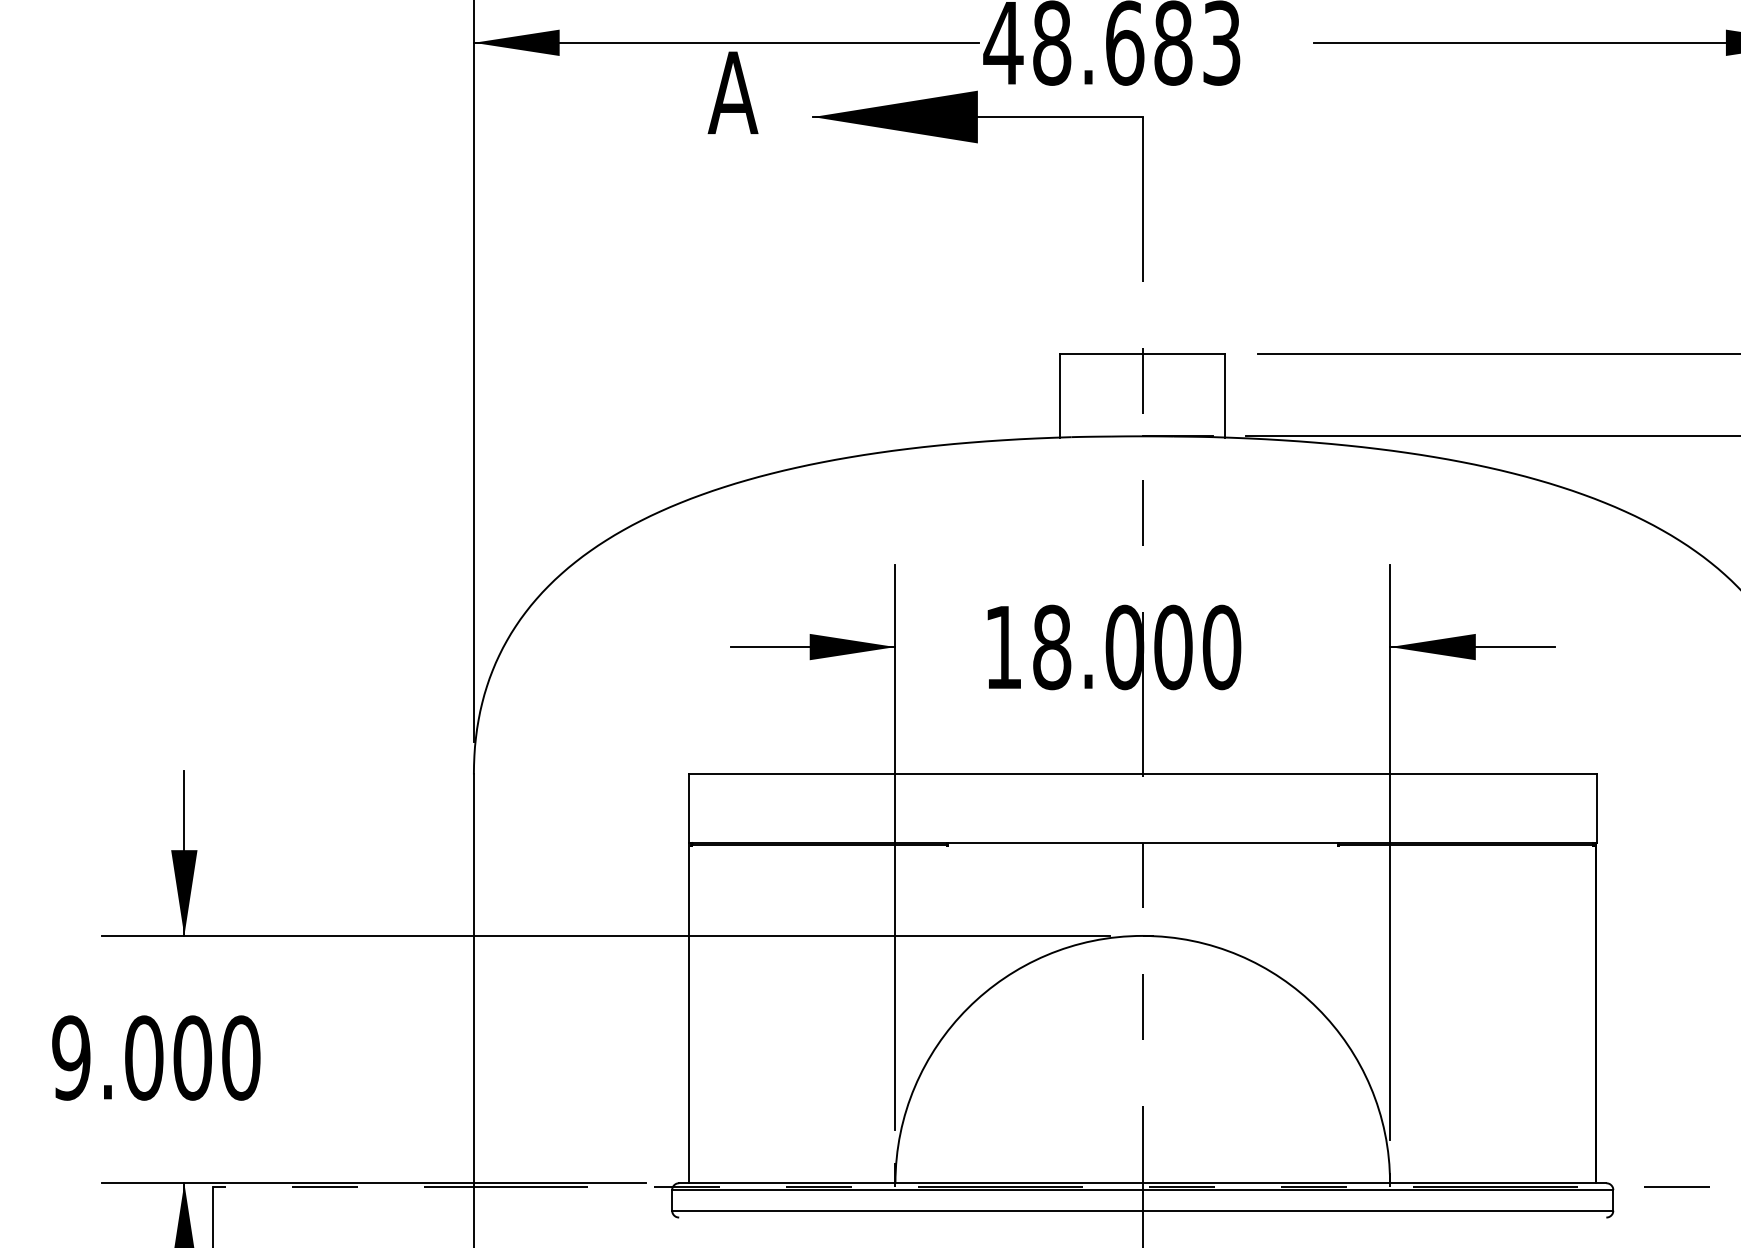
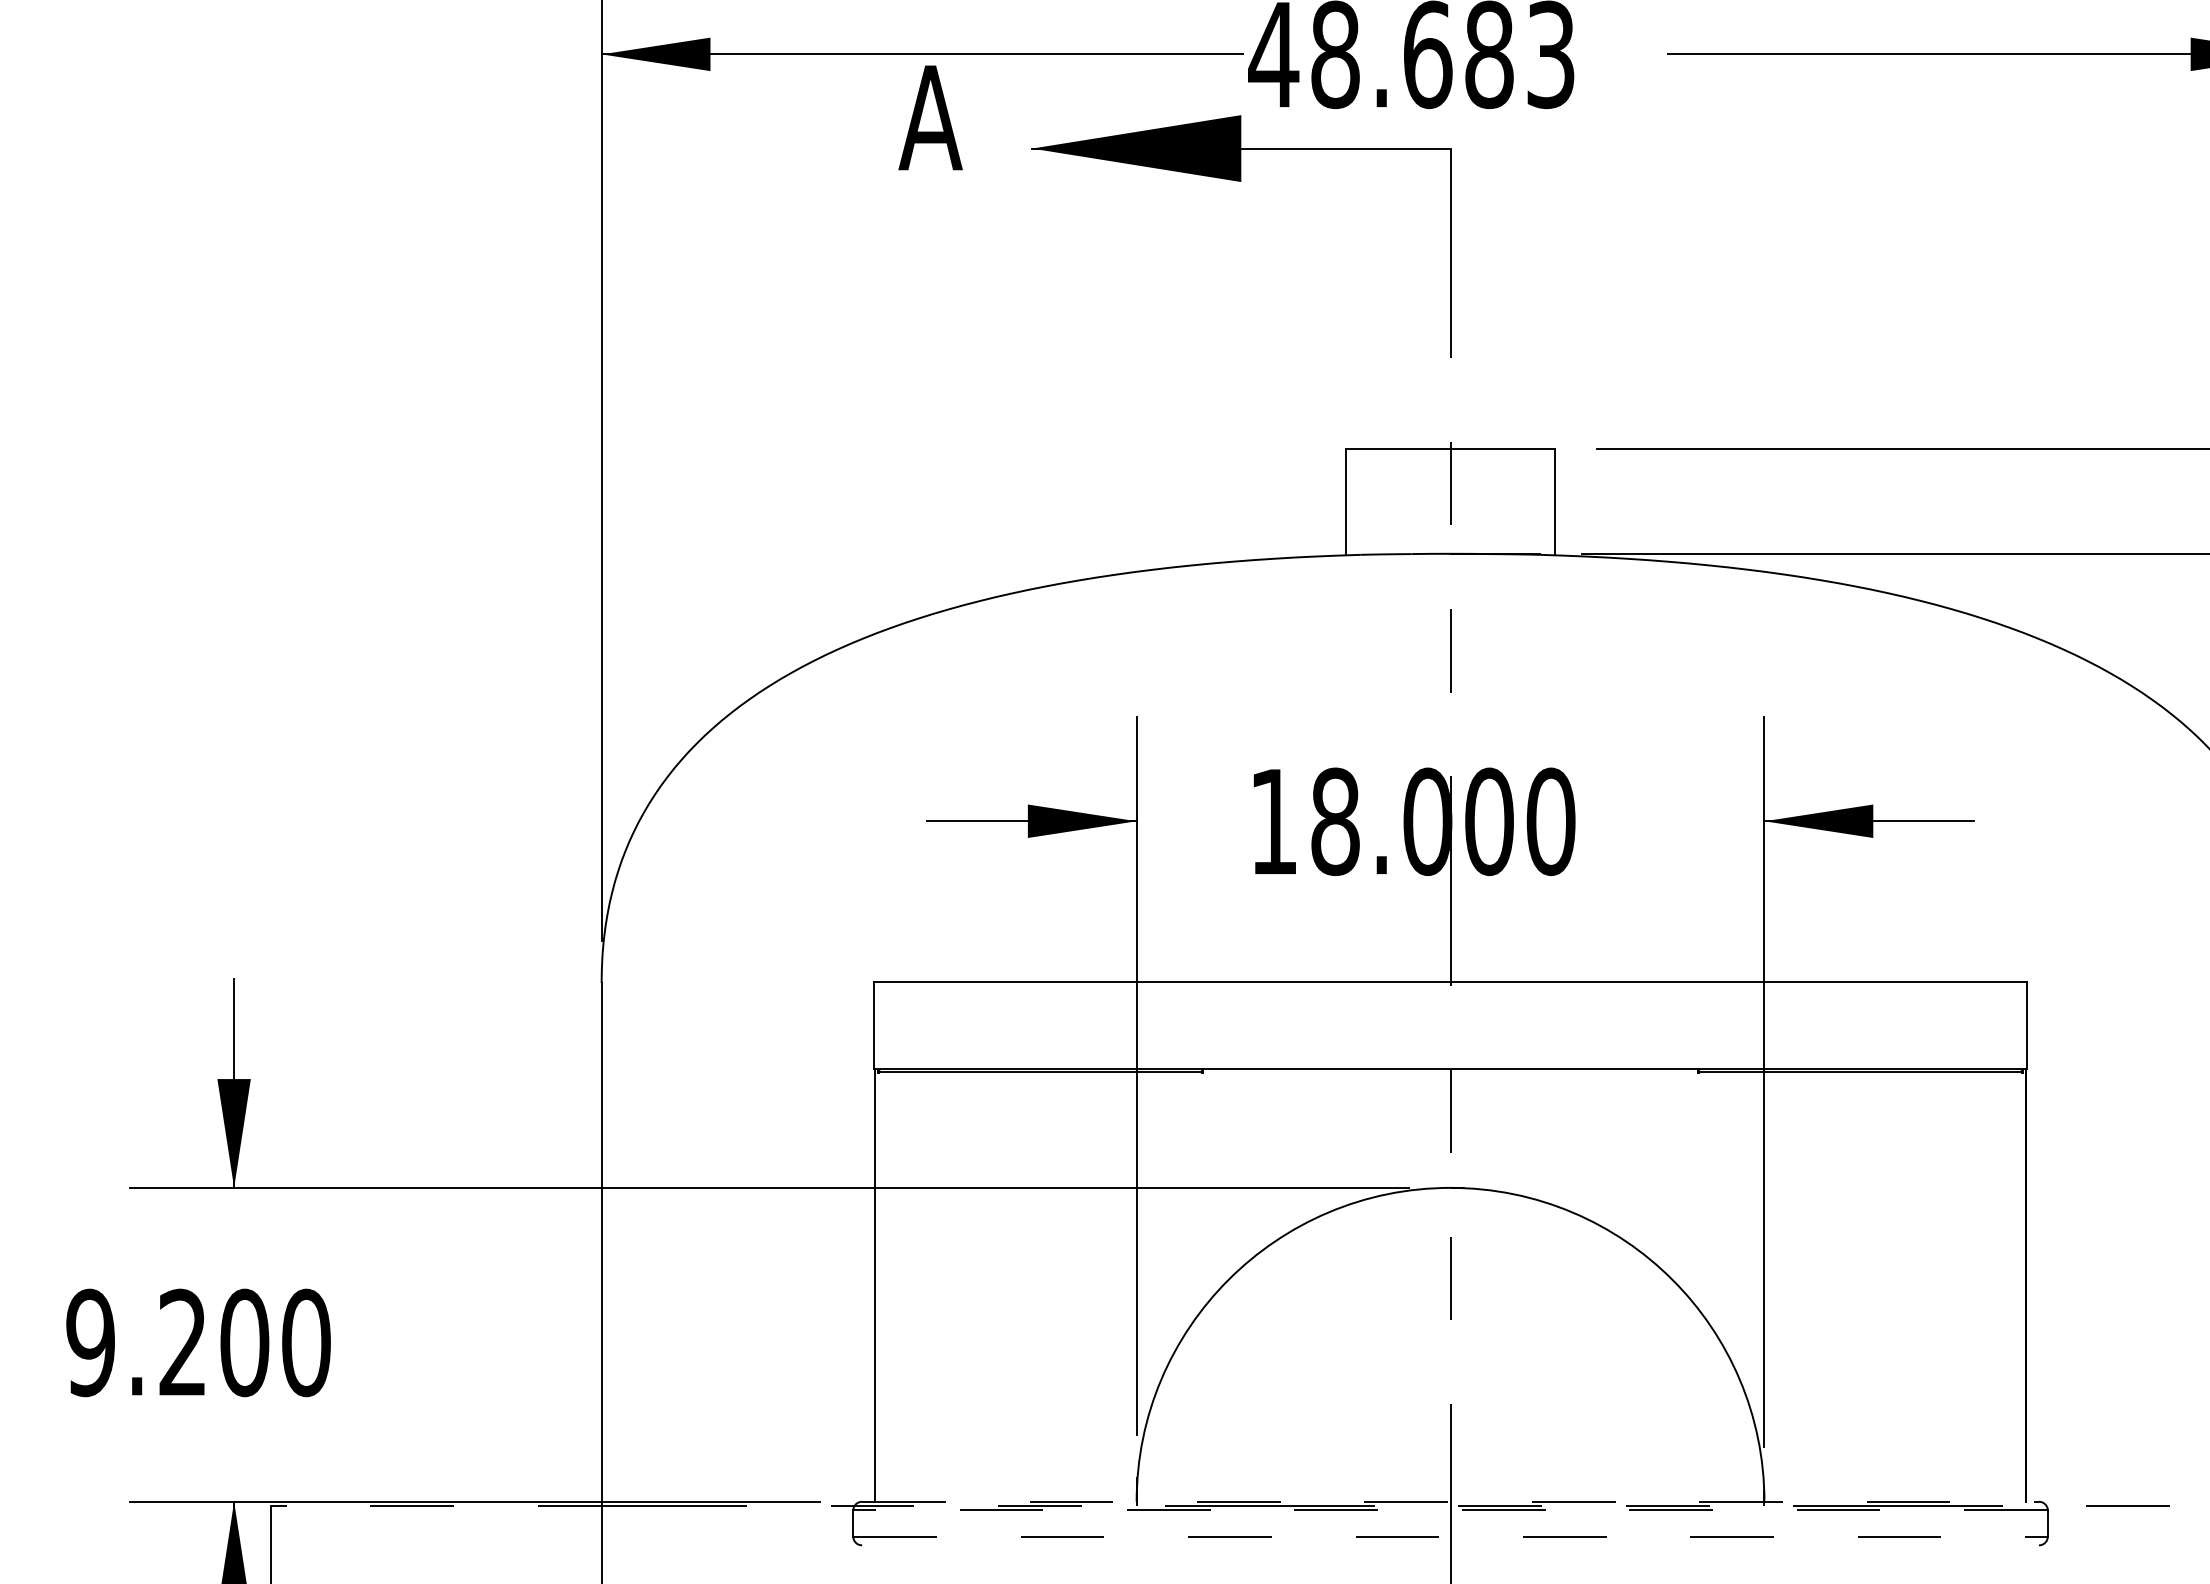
text: (144, 1057) -> (183, 1342), 9.000 -> 9.200
line: (1143, 1183) -> (1451, 1501), solid -> dashed
line: (1142, 1190) -> (1450, 1510), solid -> dashed
line: (1143, 1210) -> (1451, 1536), solid -> dashed

